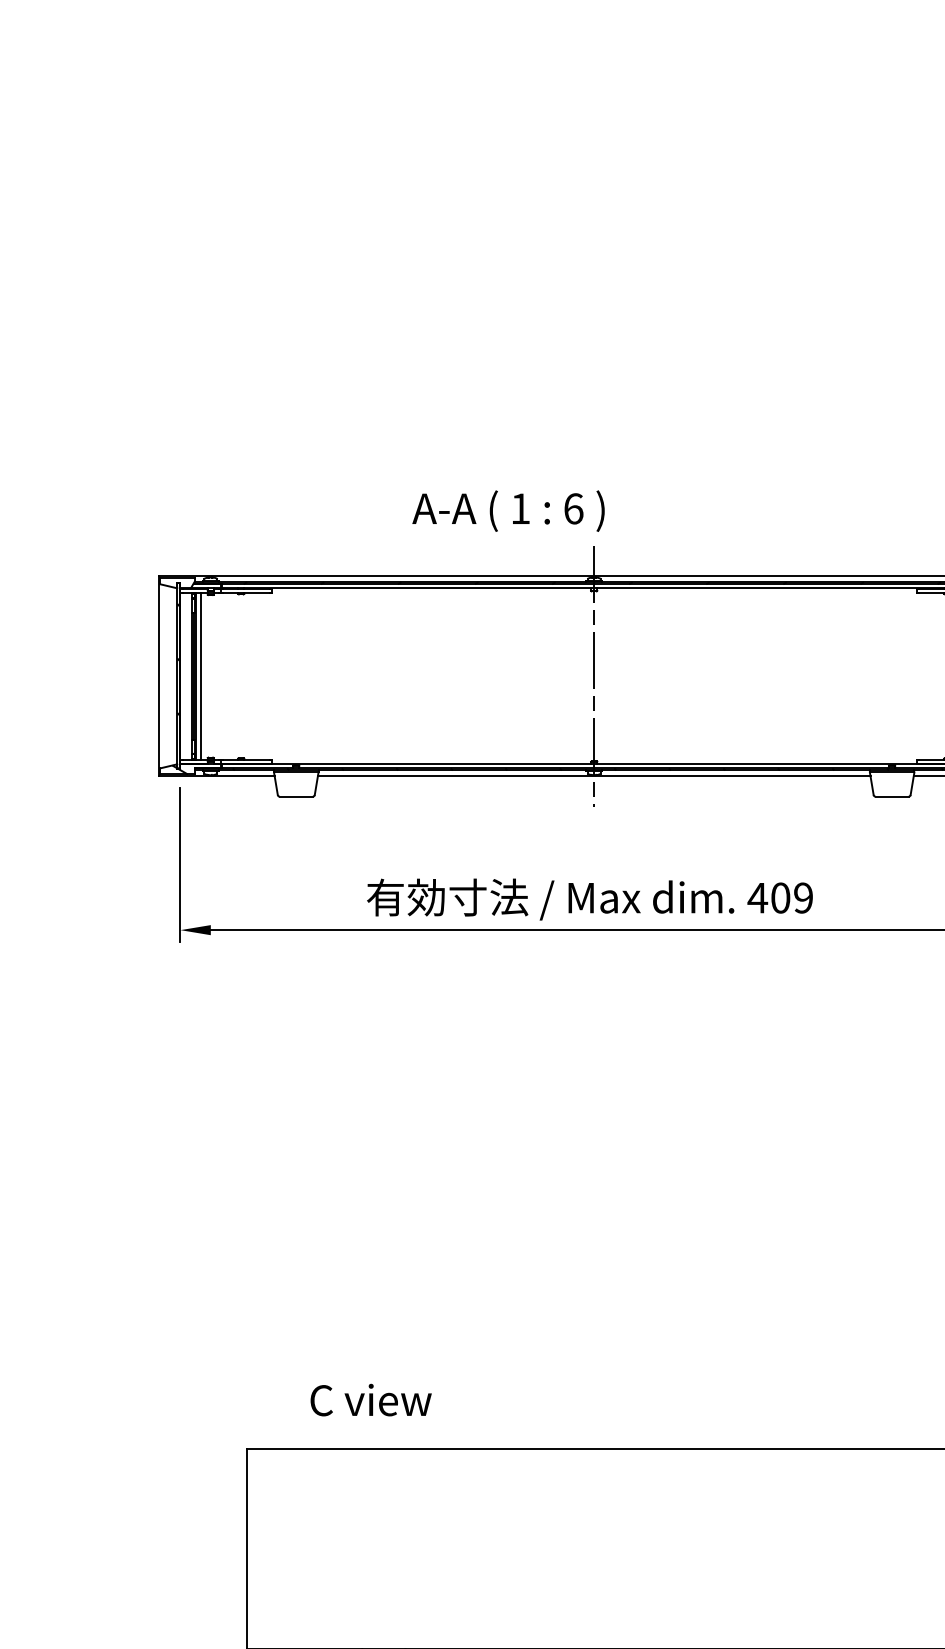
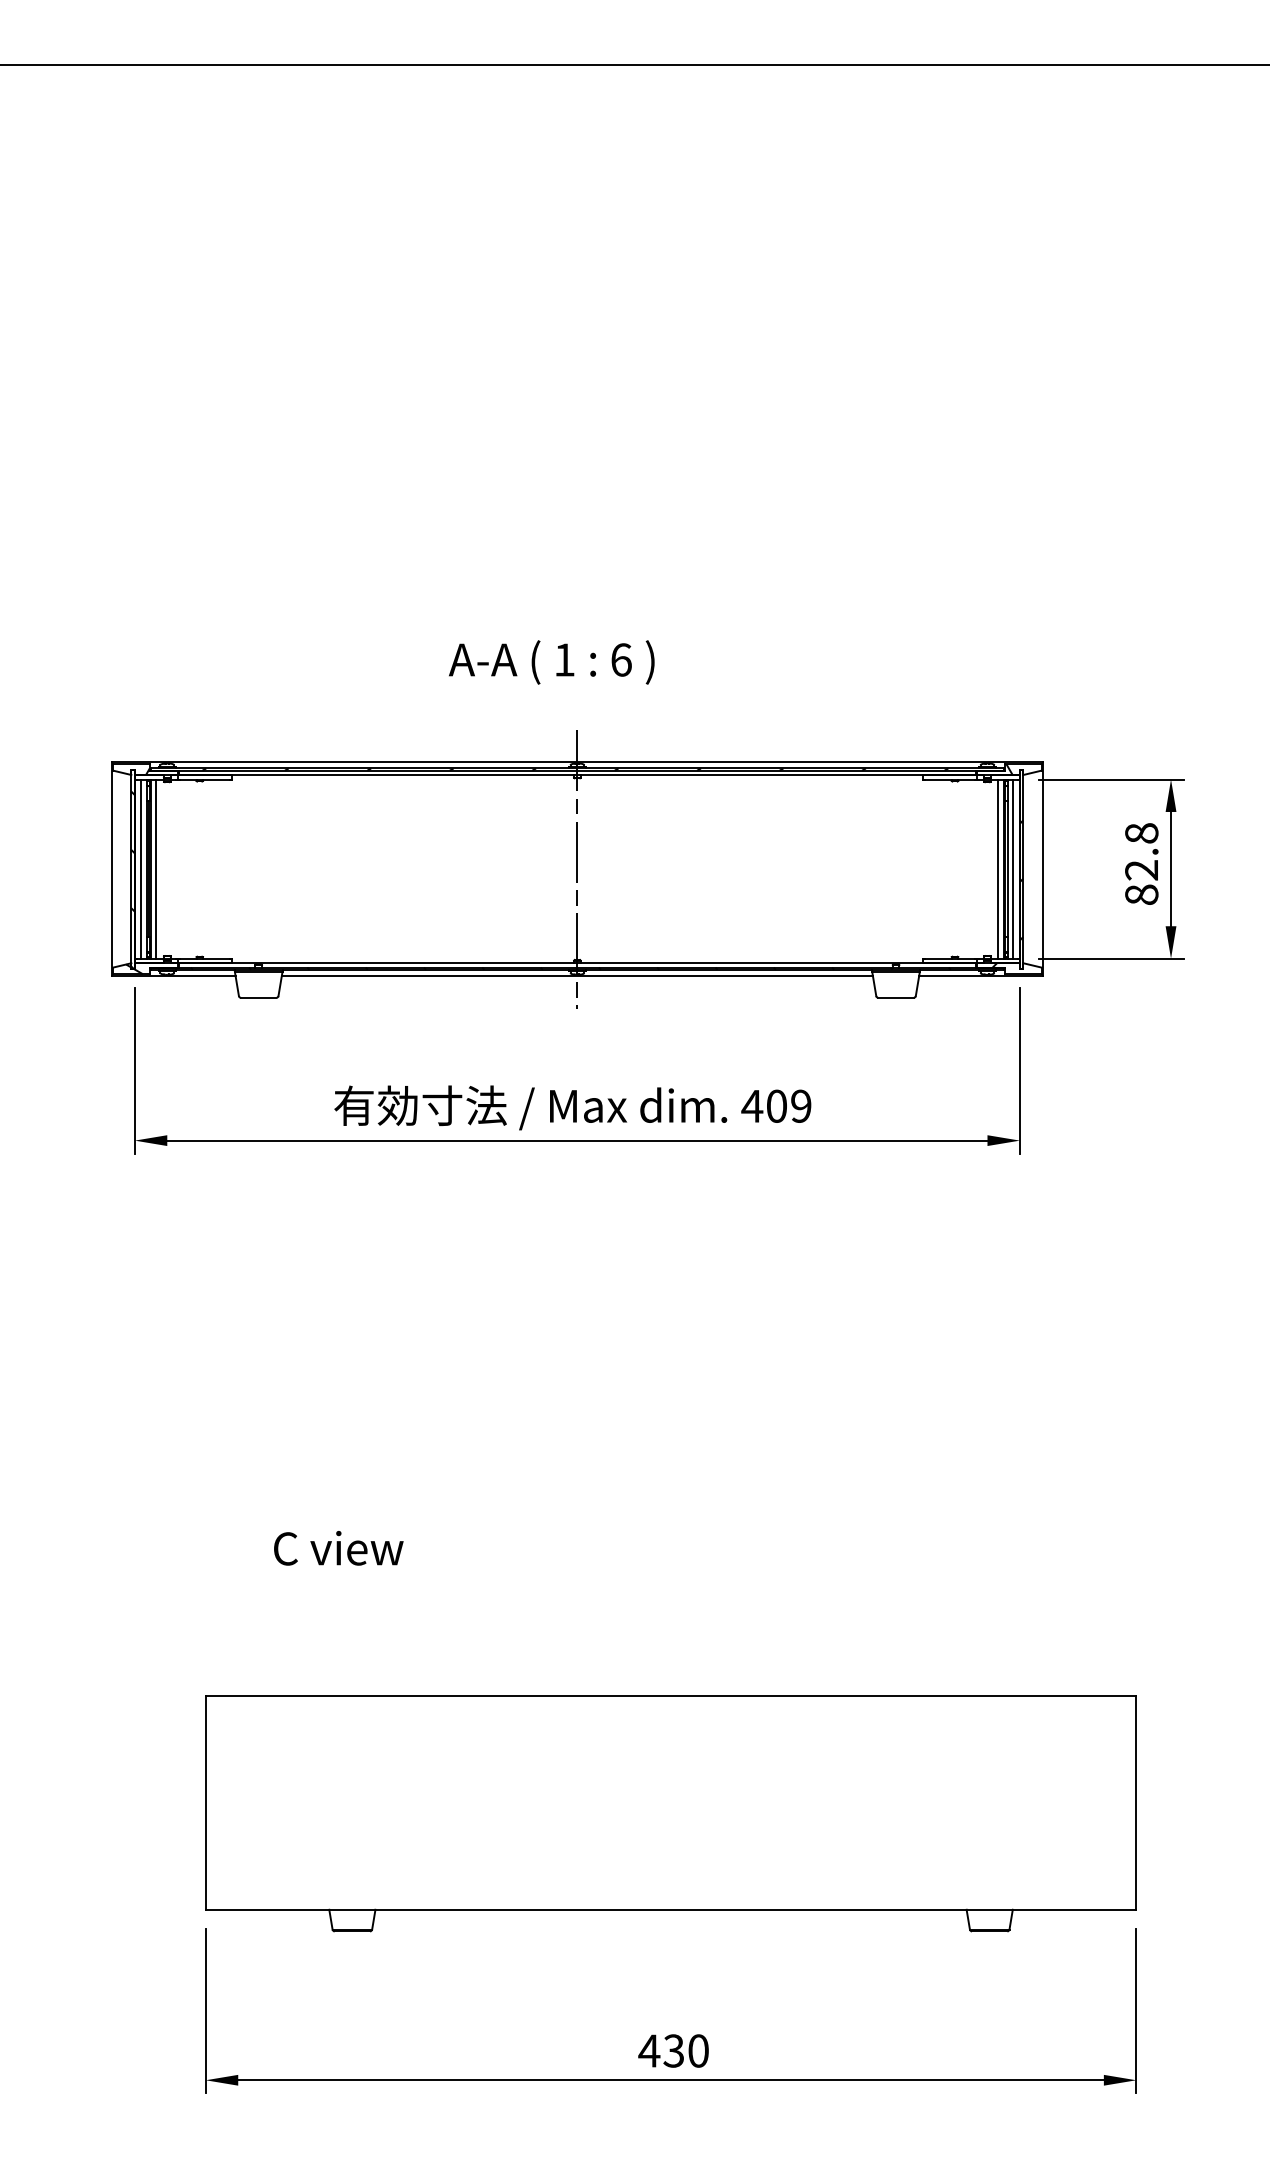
text: (508, 511) -> (551, 662), moved
line: (186, 675) -> (141, 868), added
text: (370, 1400) -> (338, 1548), moved

